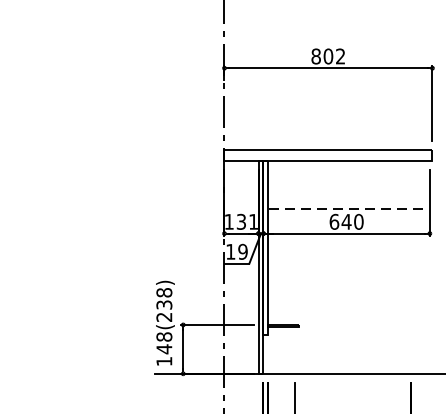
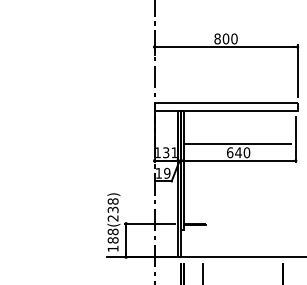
text: (340, 55) -> (234, 38), 802 -> 800
line: (345, 208) -> (237, 143), dashed -> solid
text: (163, 349) -> (112, 240), 148(238) -> 188(238)

